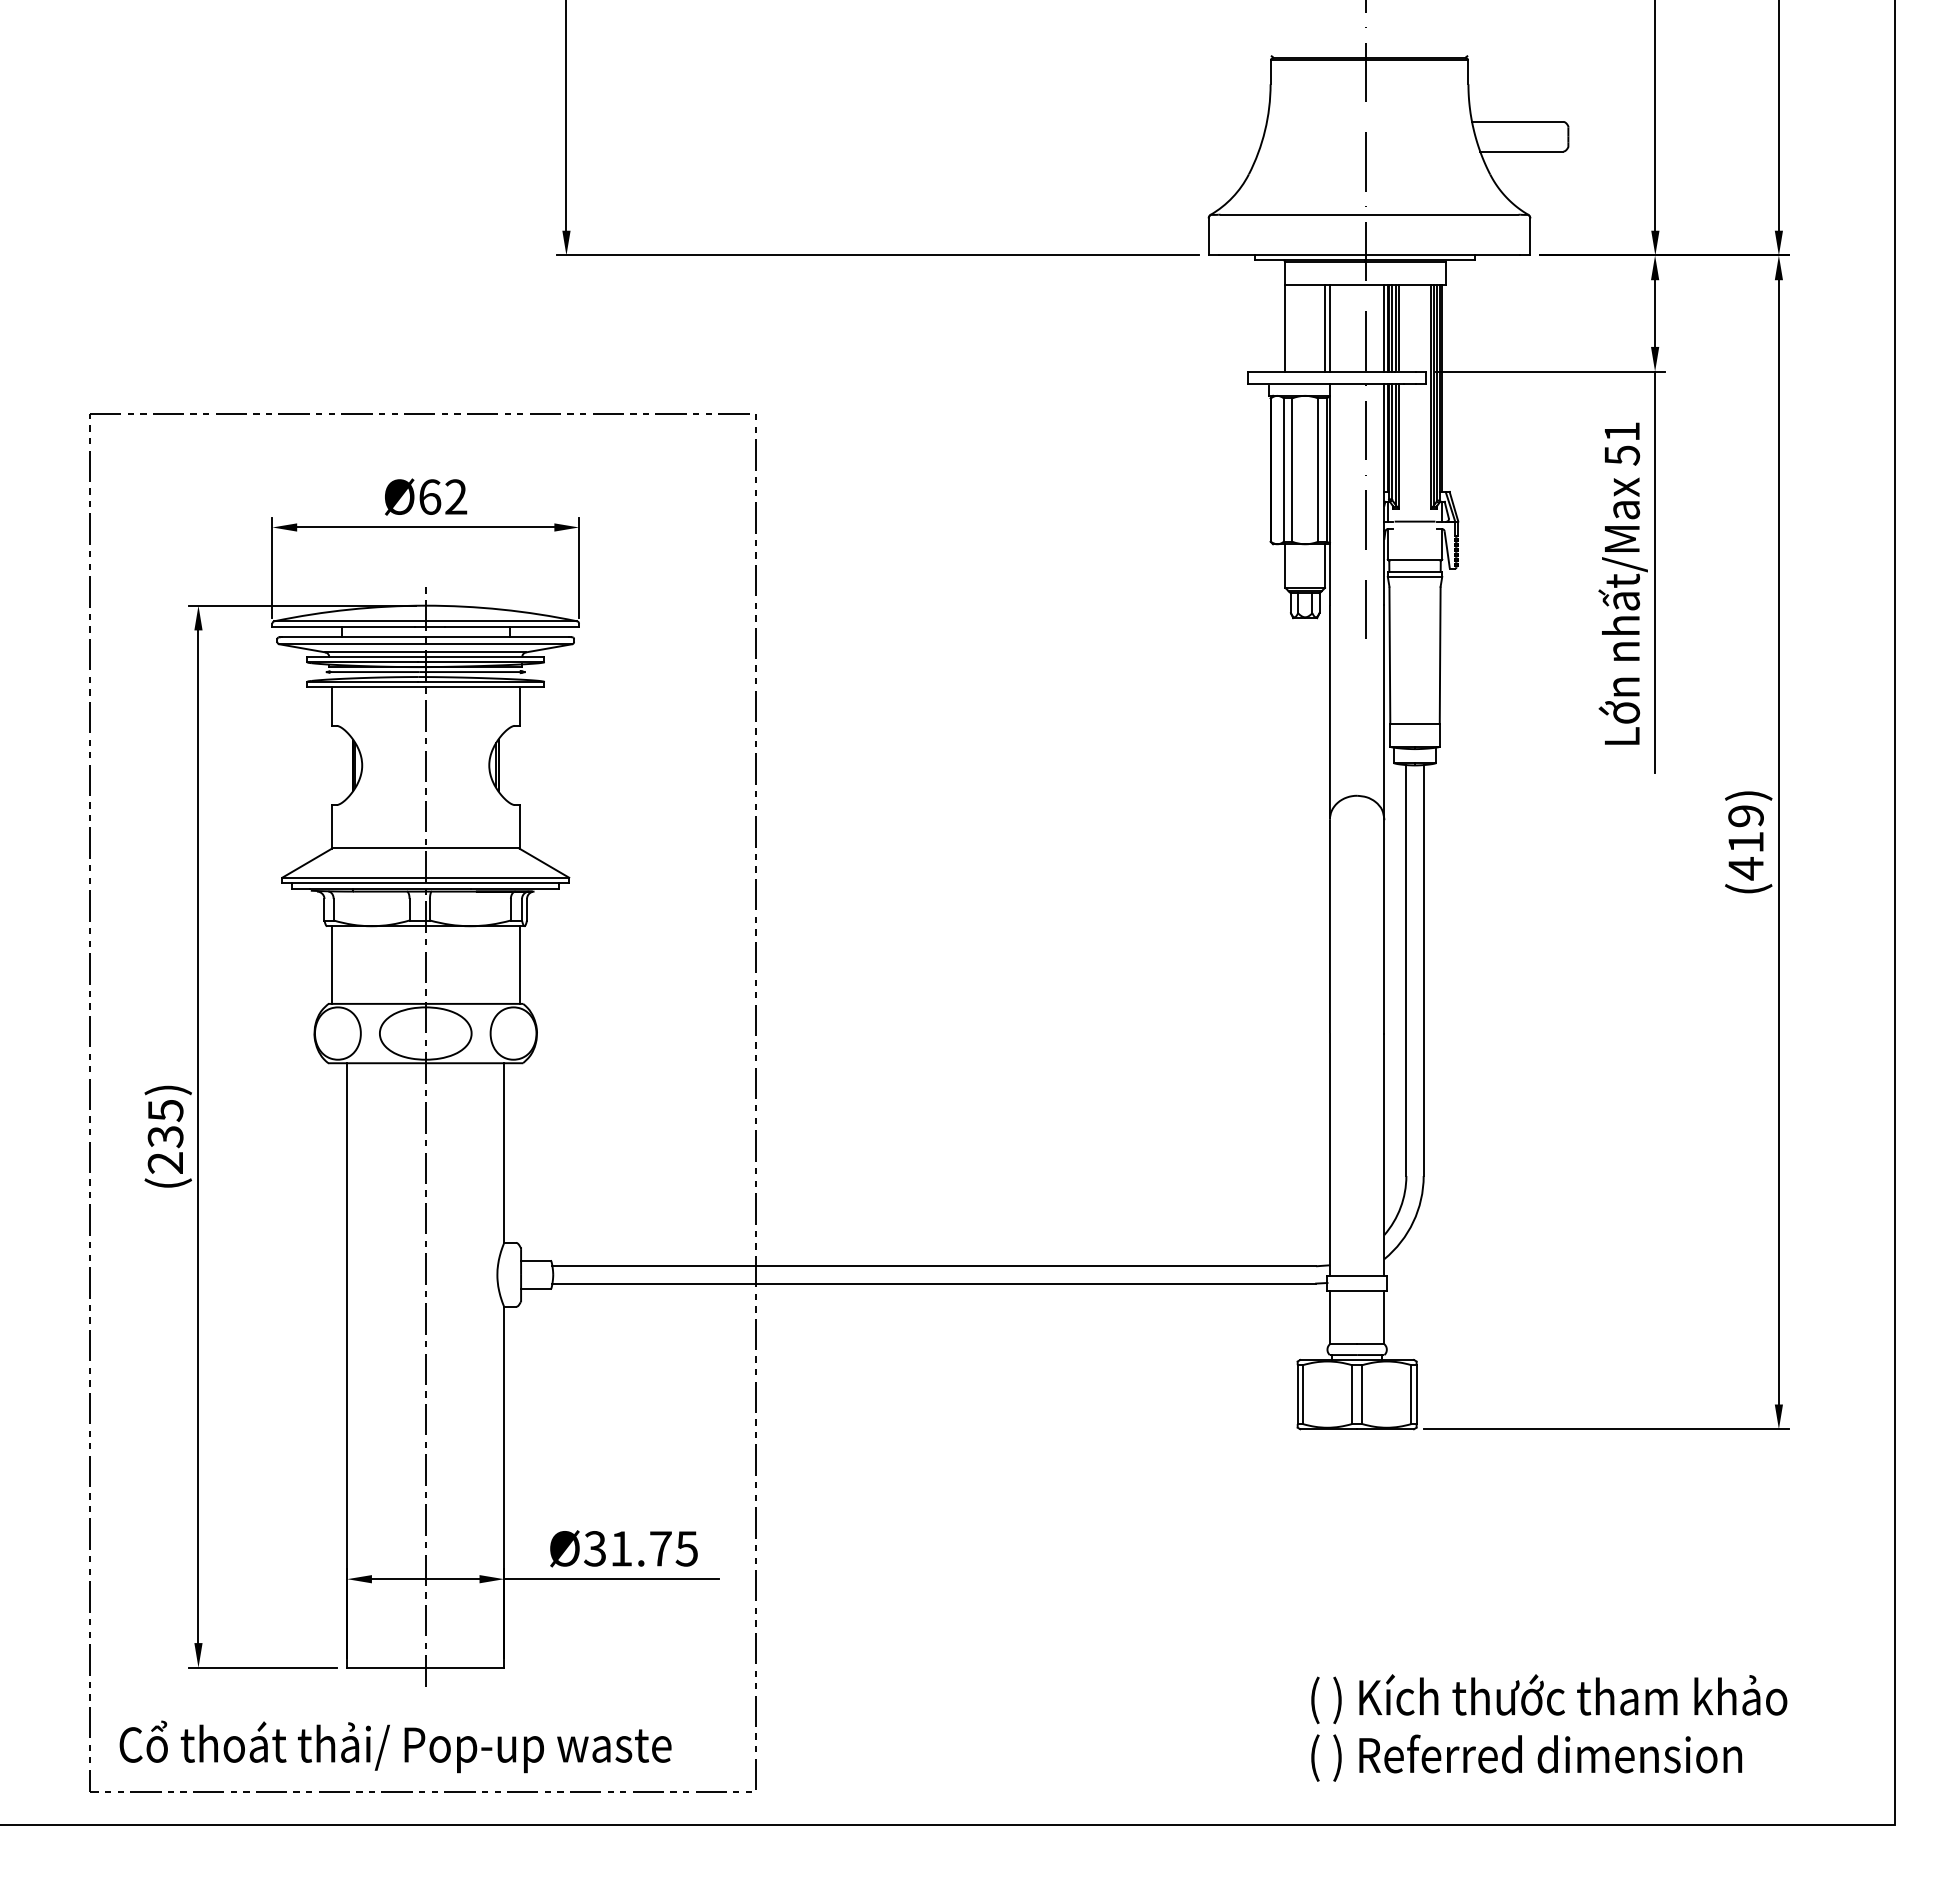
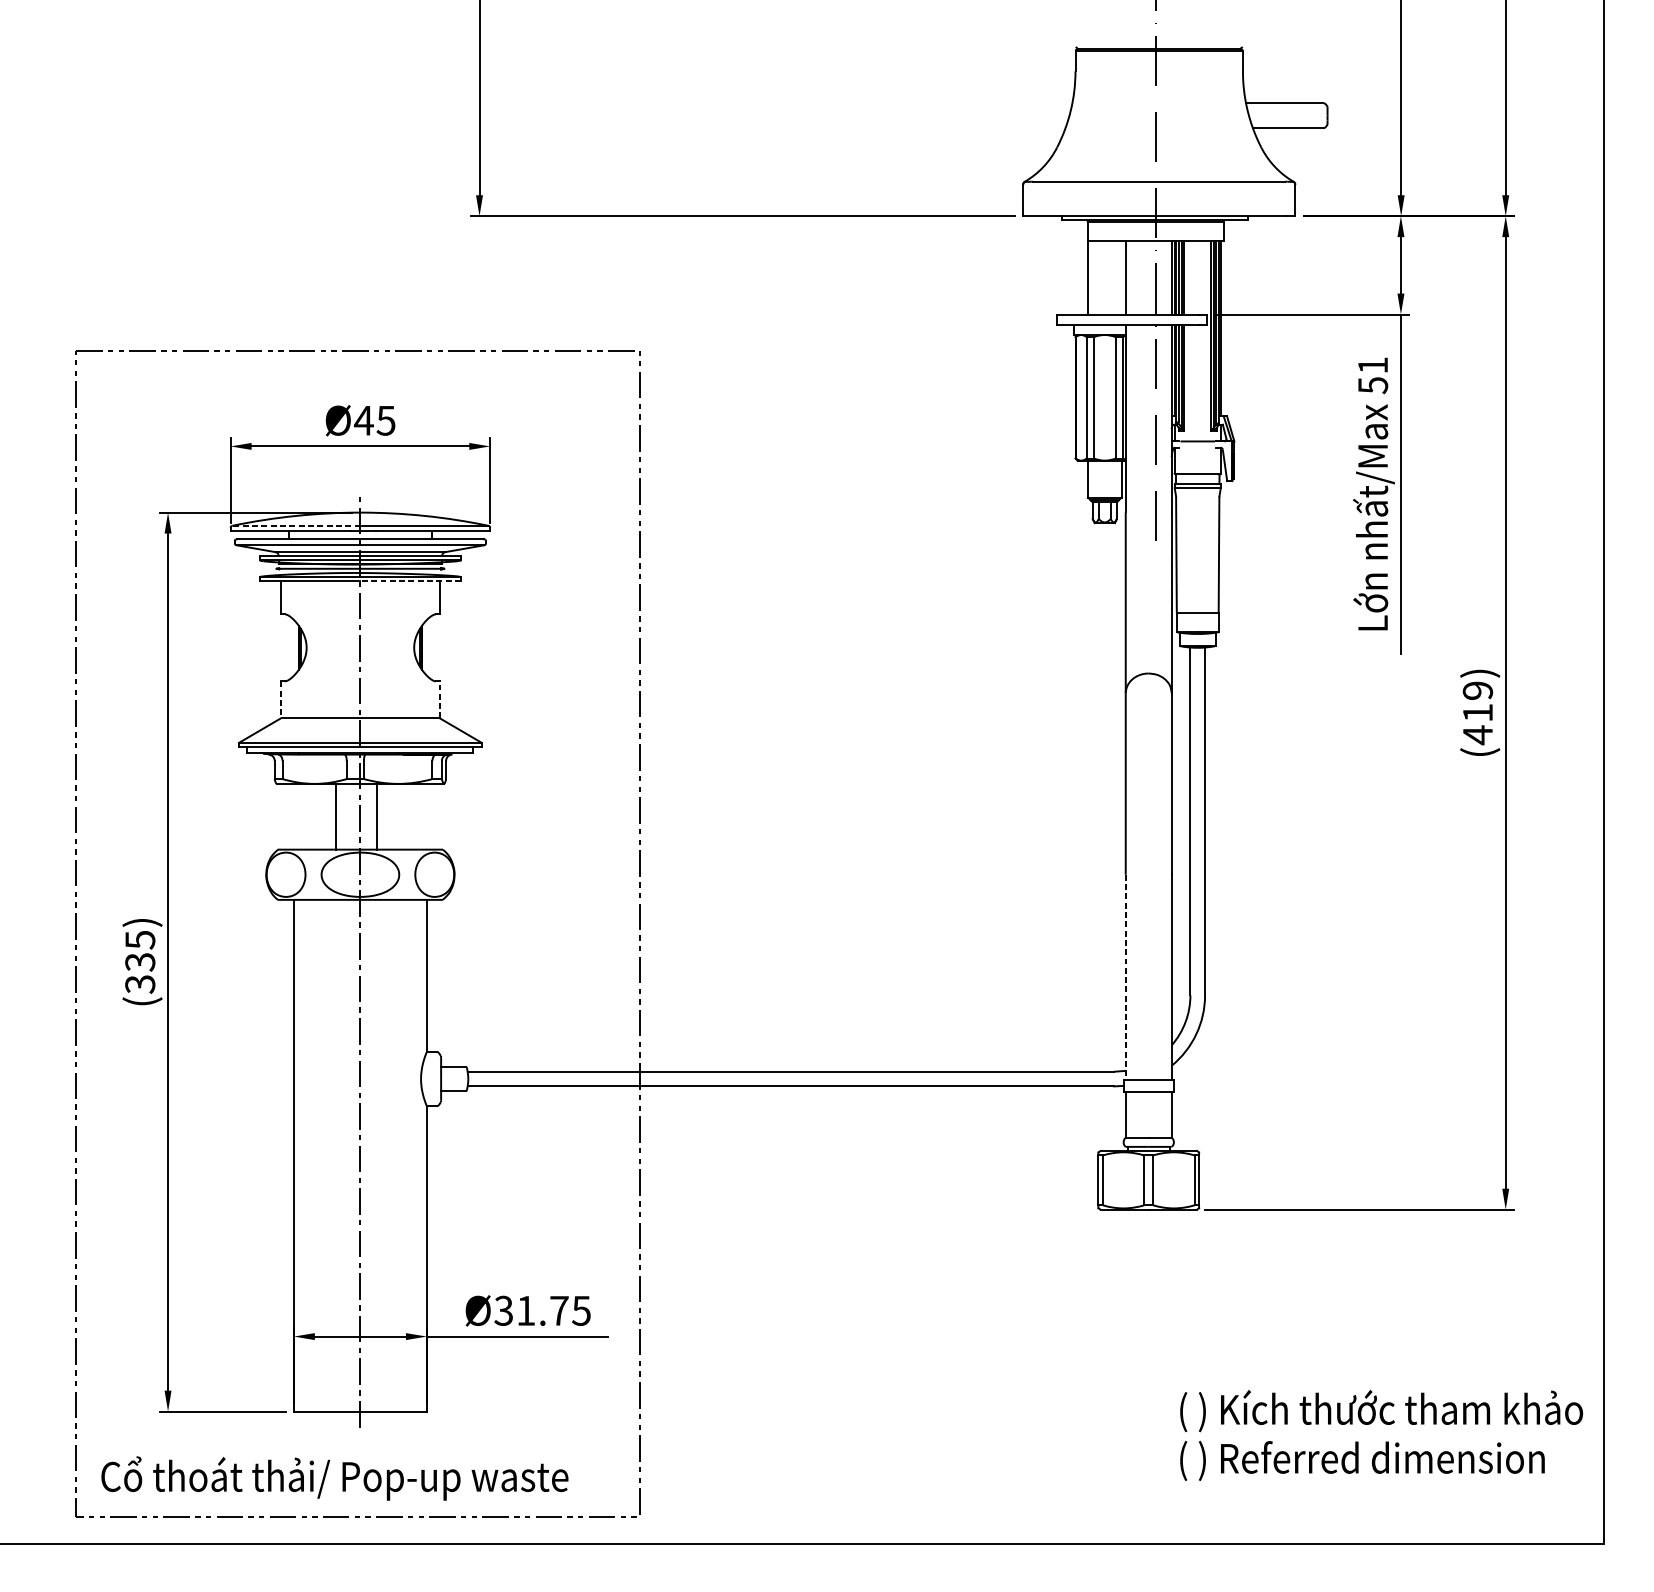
line: (1325, 328) -> (1121, 278), removed
text: (442, 496) -> (374, 420), Ø62 -> Ø45
line: (350, 621) -> (296, 525), solid -> dashed
line: (484, 686) -> (410, 581), solid -> dashed
line: (331, 826) -> (280, 699), solid -> dashed
line: (519, 826) -> (439, 699), solid -> dashed
line: (331, 964) -> (335, 816), moved
line: (519, 964) -> (377, 816), moved
line: (1329, 1155) -> (1125, 977), solid -> dashed
text: (165, 1163) -> (140, 984), (235) -> (335)
text: (1549, 1727) -> (1381, 1435), moved

